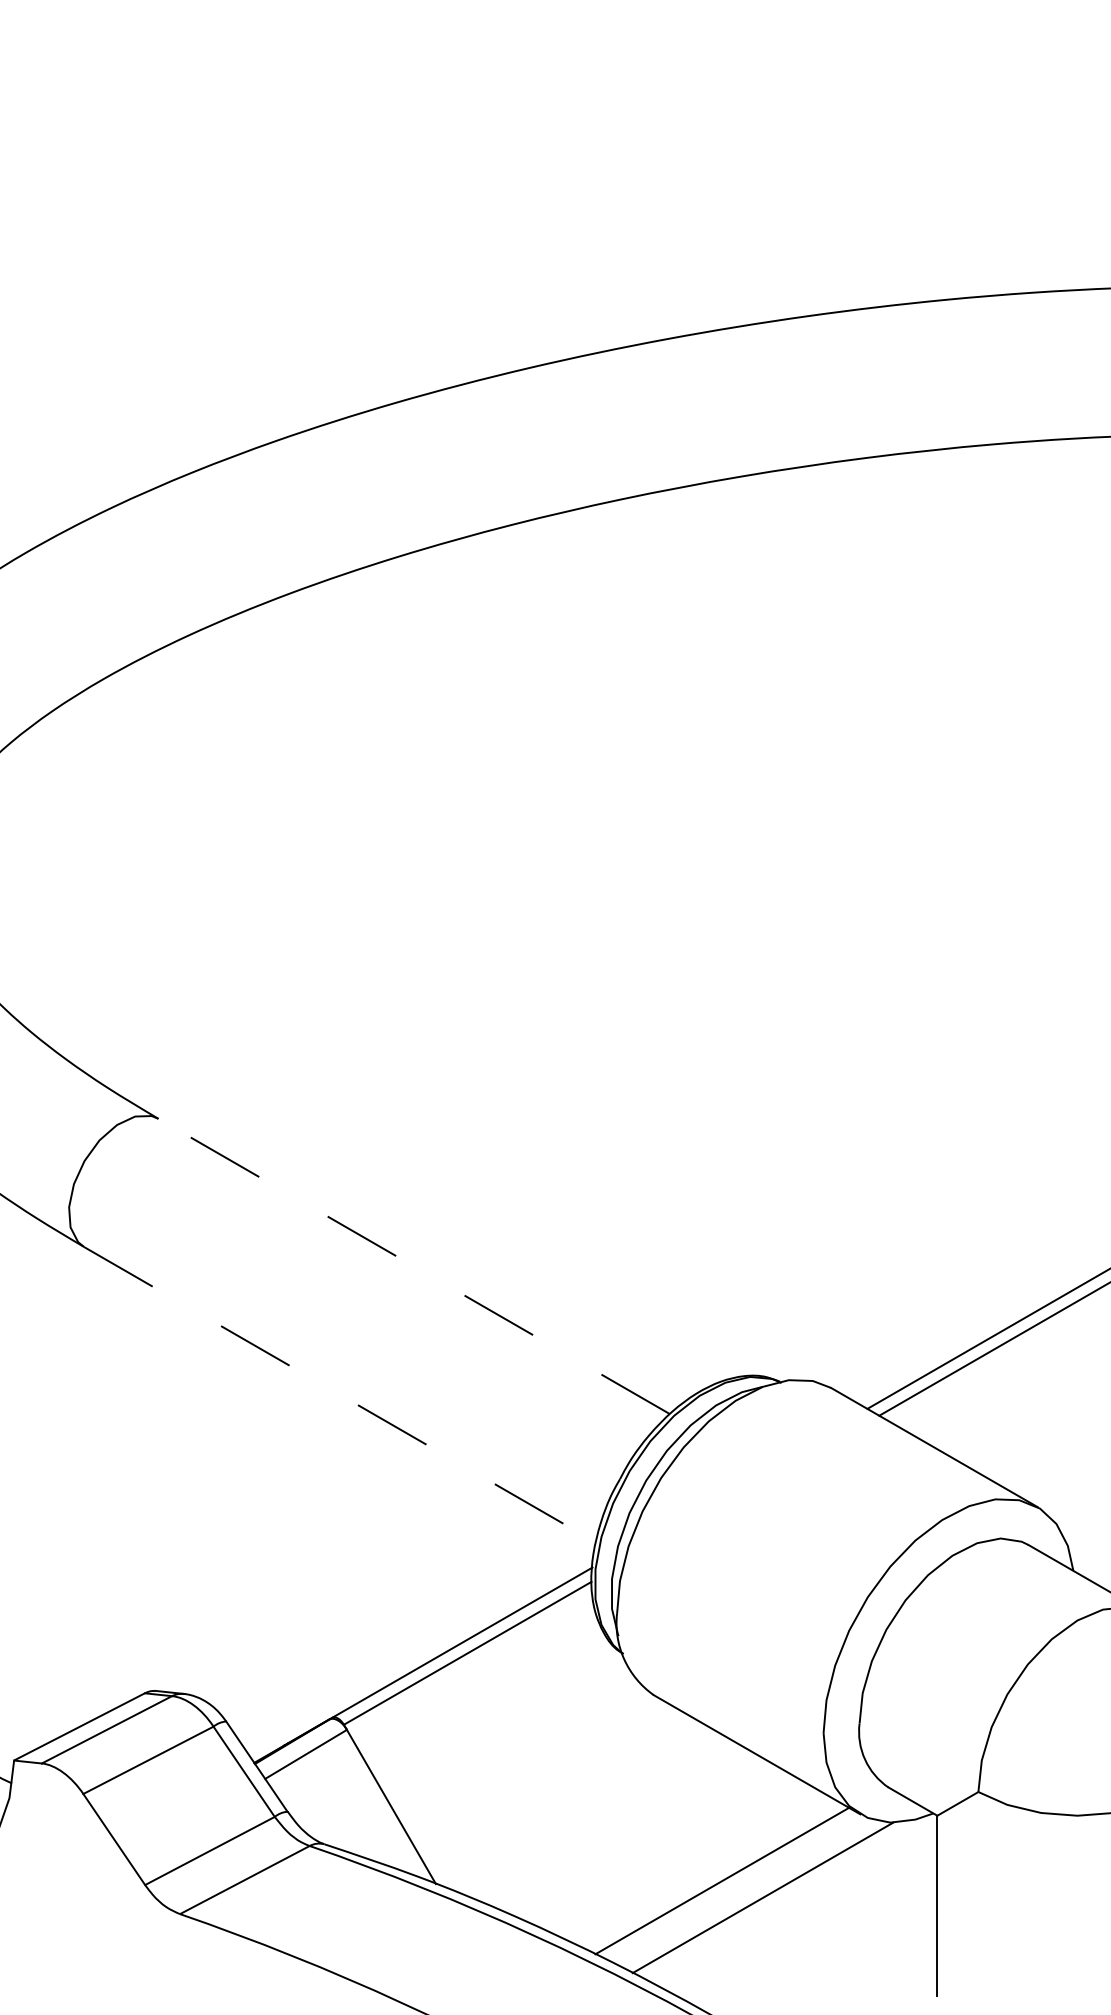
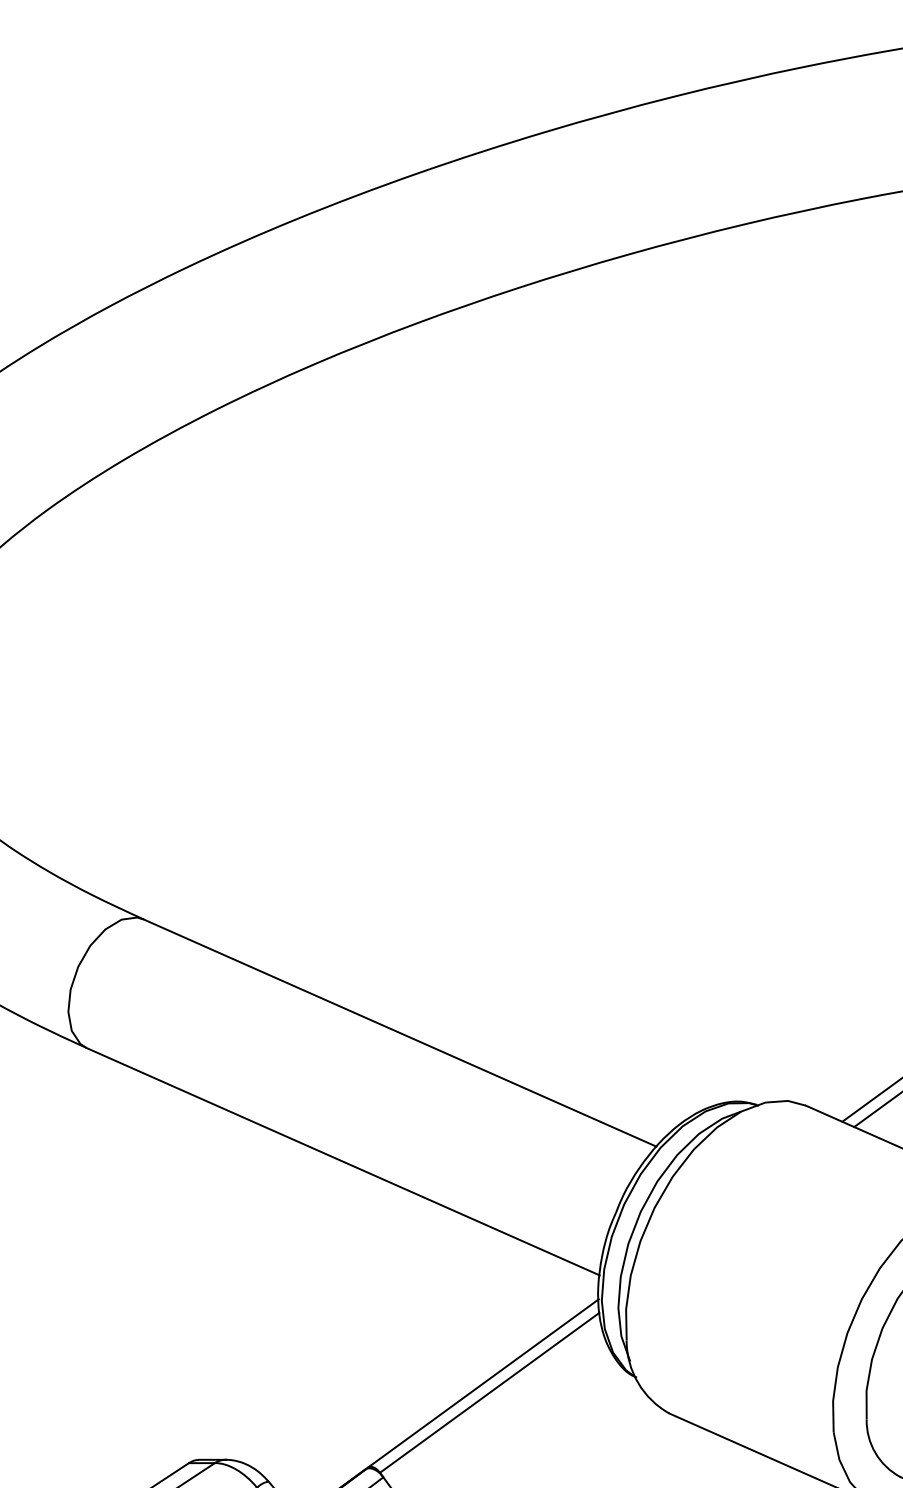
line: (413, 1266) -> (399, 1033), dashed -> solid
line: (340, 1394) -> (343, 1161), dashed -> solid

